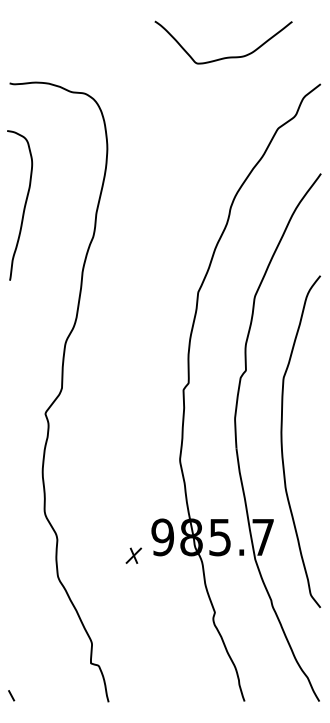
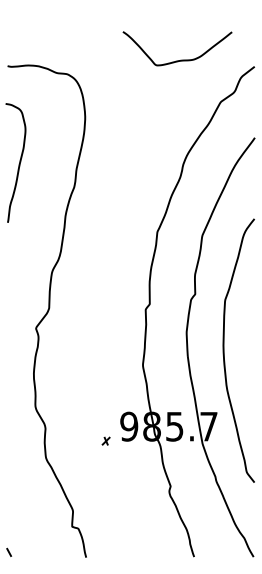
curve: (227, 56) -> (180, 59), moved
part: (132, 554) -> (105, 440), size x0.6

